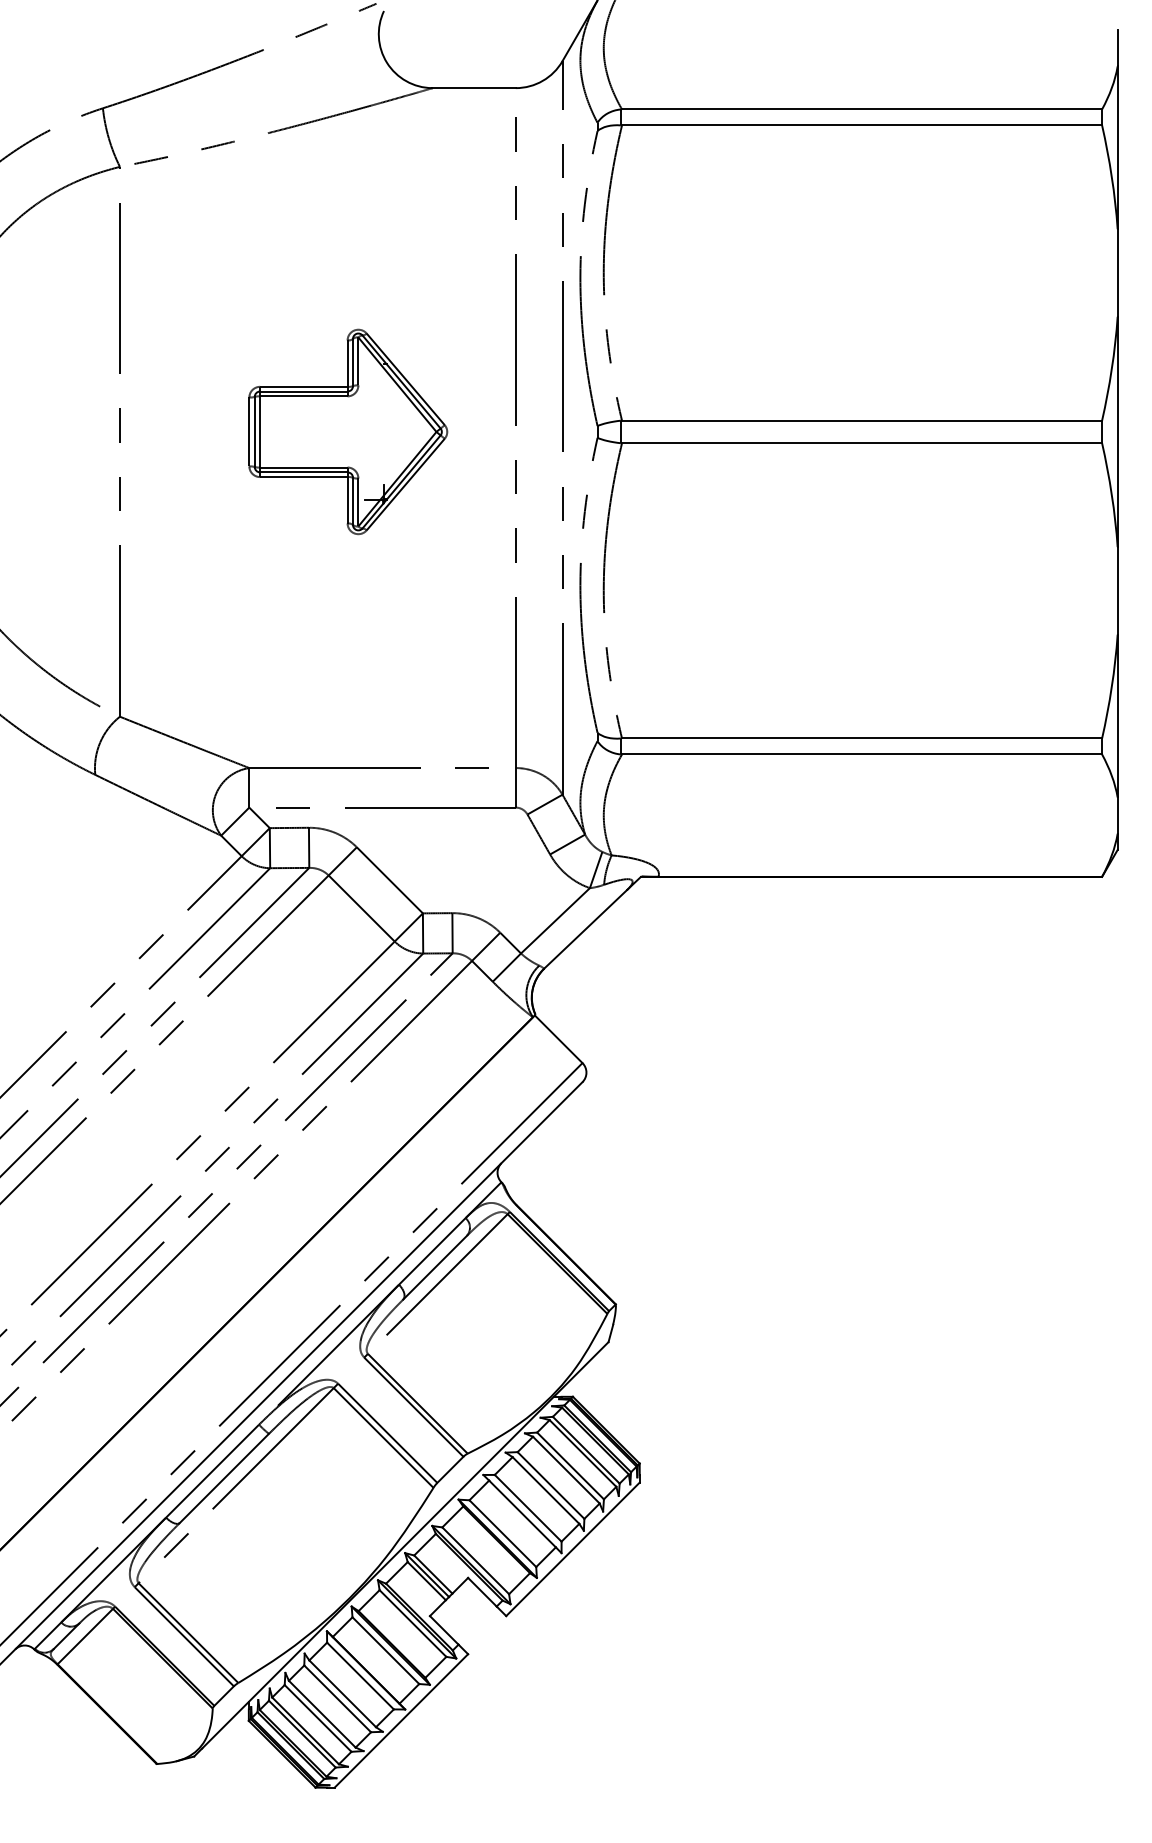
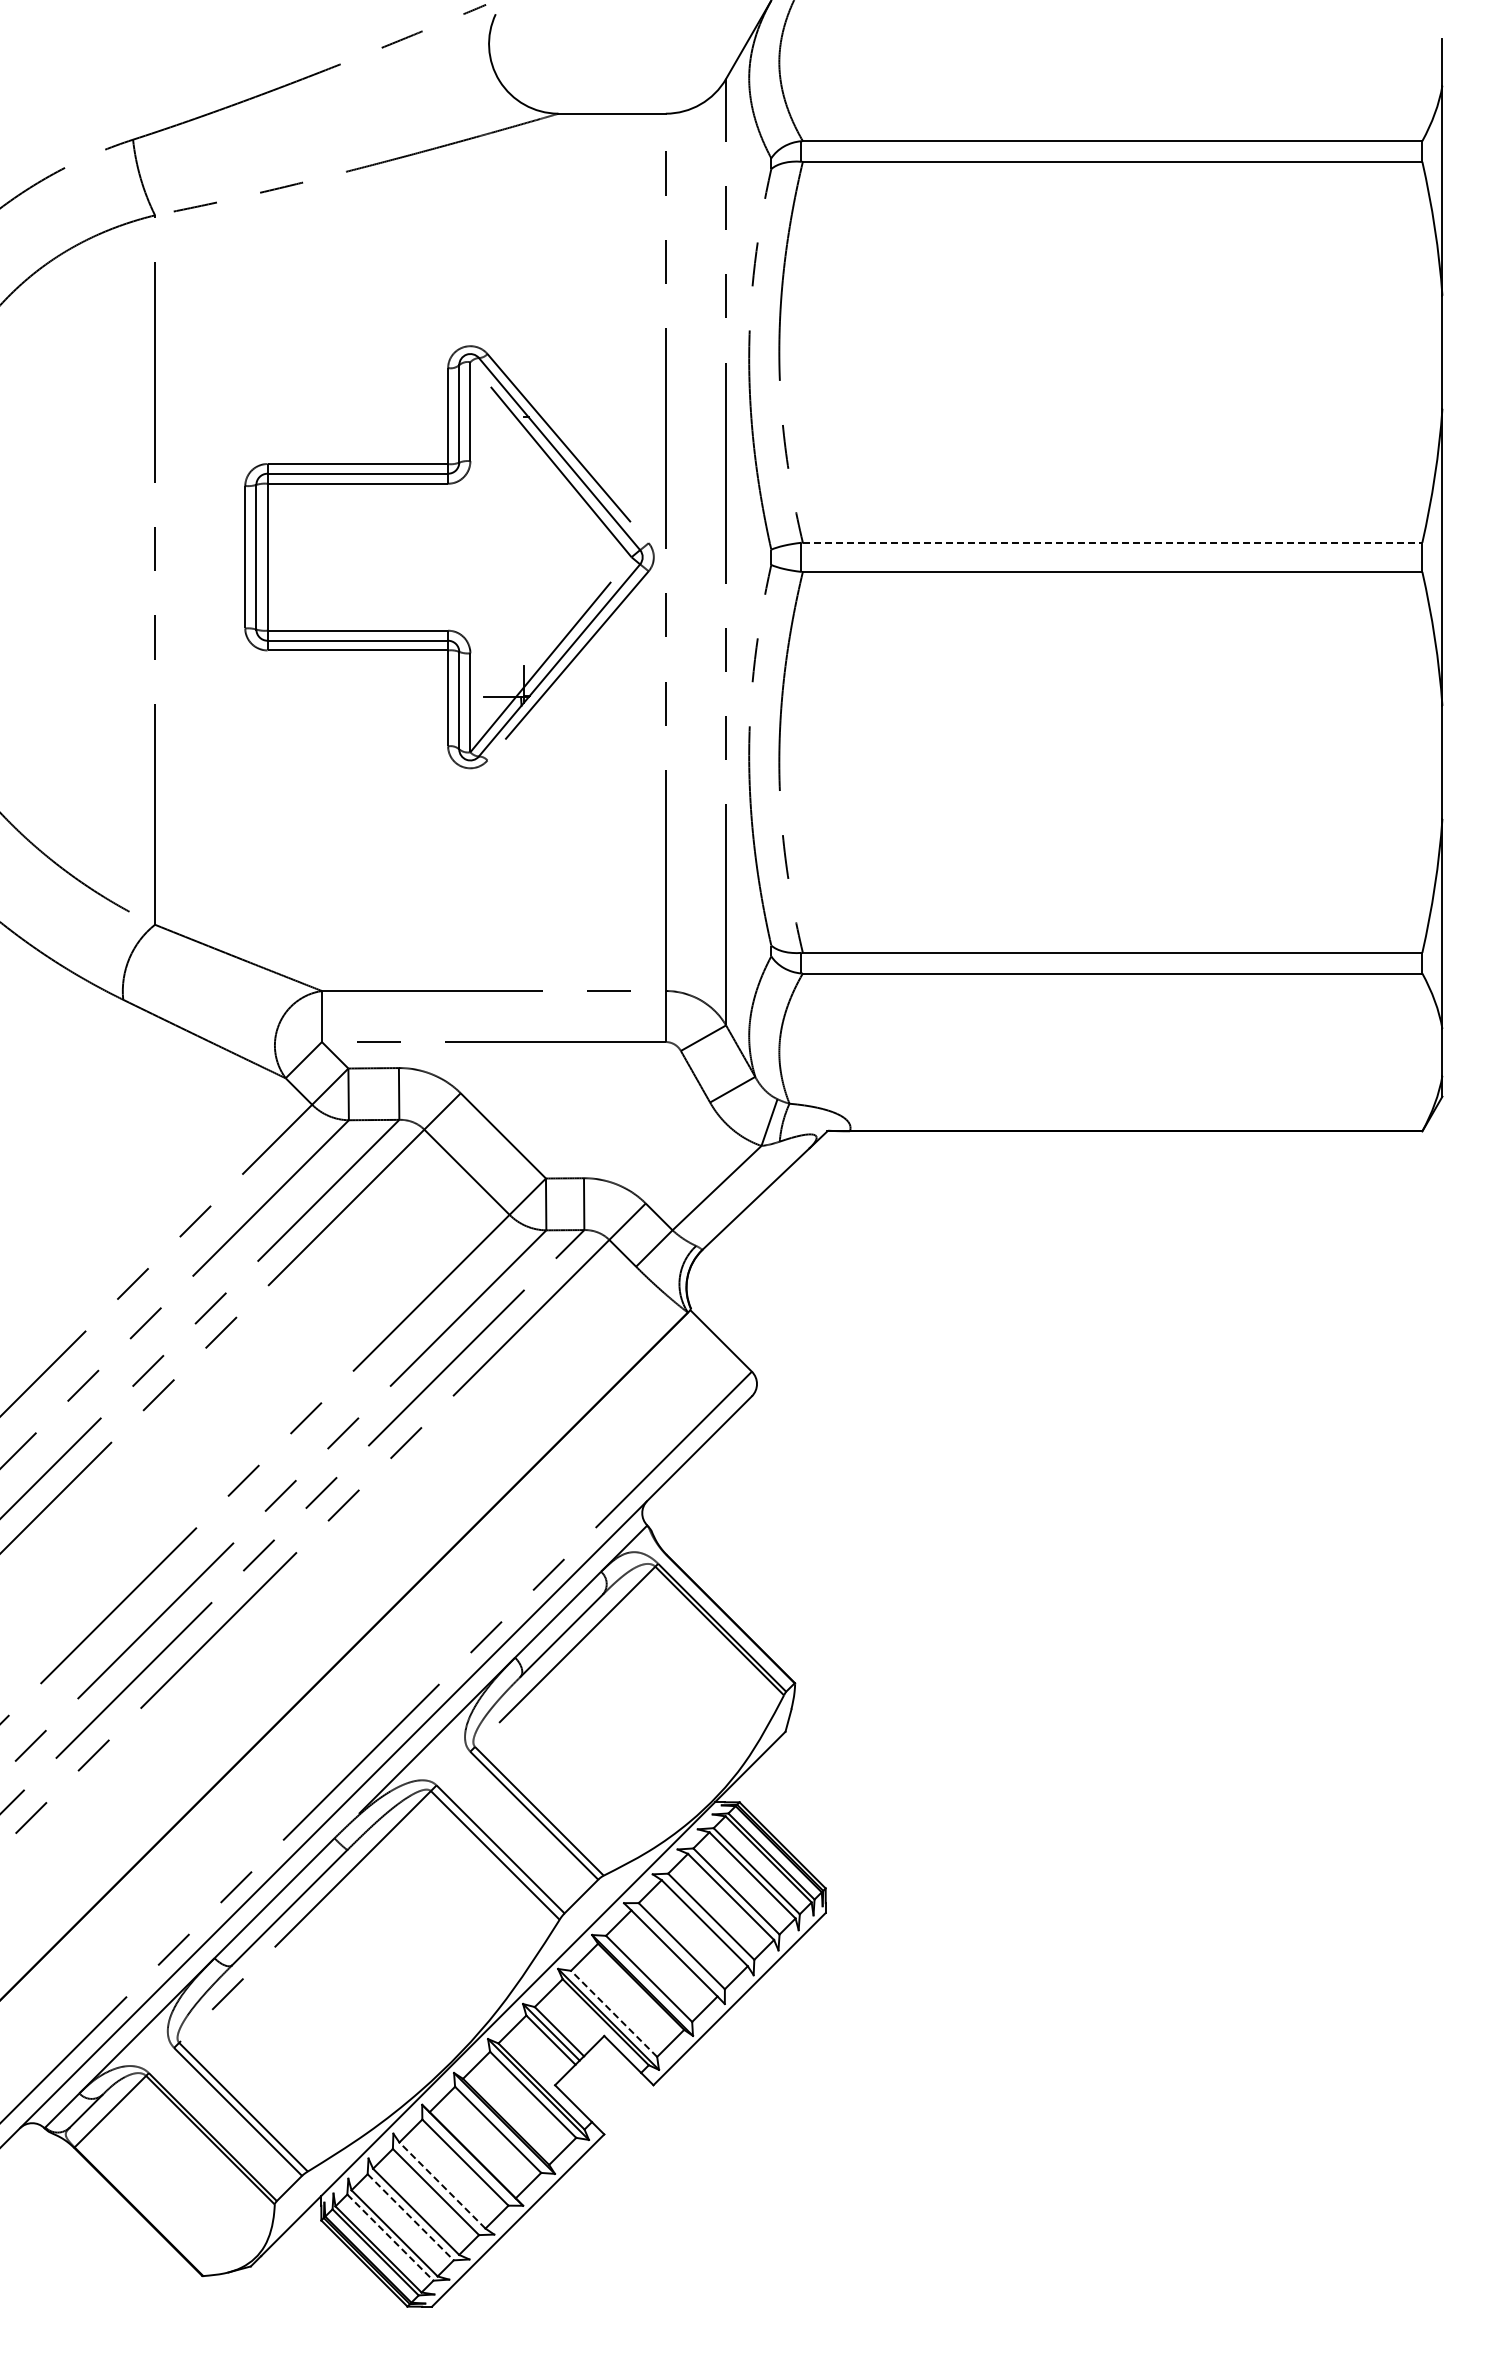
line: (861, 420) -> (1112, 542), solid -> dashed
part: (348, 432) -> (449, 557), size x1.6
line: (476, 1560) -> (614, 2013), solid -> dashed
line: (342, 1693) -> (442, 2185), solid -> dashed
line: (317, 1718) -> (410, 2217), solid -> dashed
line: (302, 1734) -> (390, 2237), solid -> dashed

